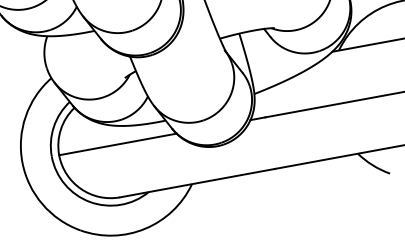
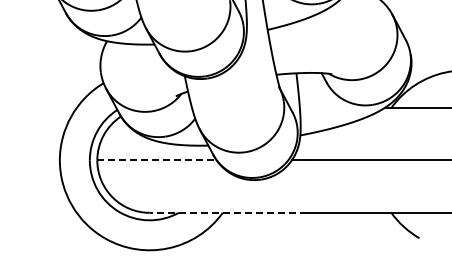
line: (118, 144) -> (157, 160), solid -> dashed
line: (197, 182) -> (228, 212), solid -> dashed

